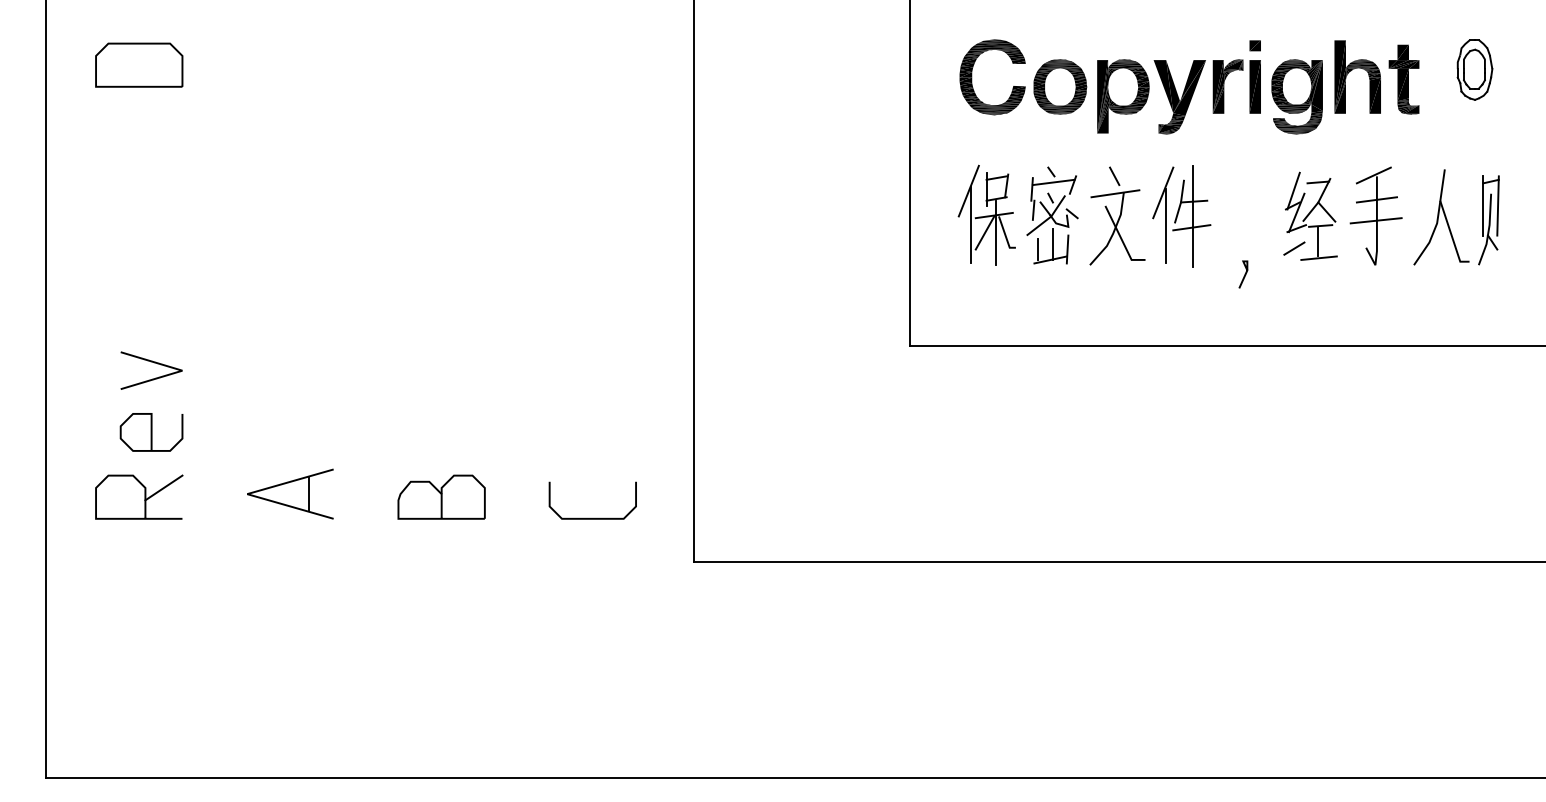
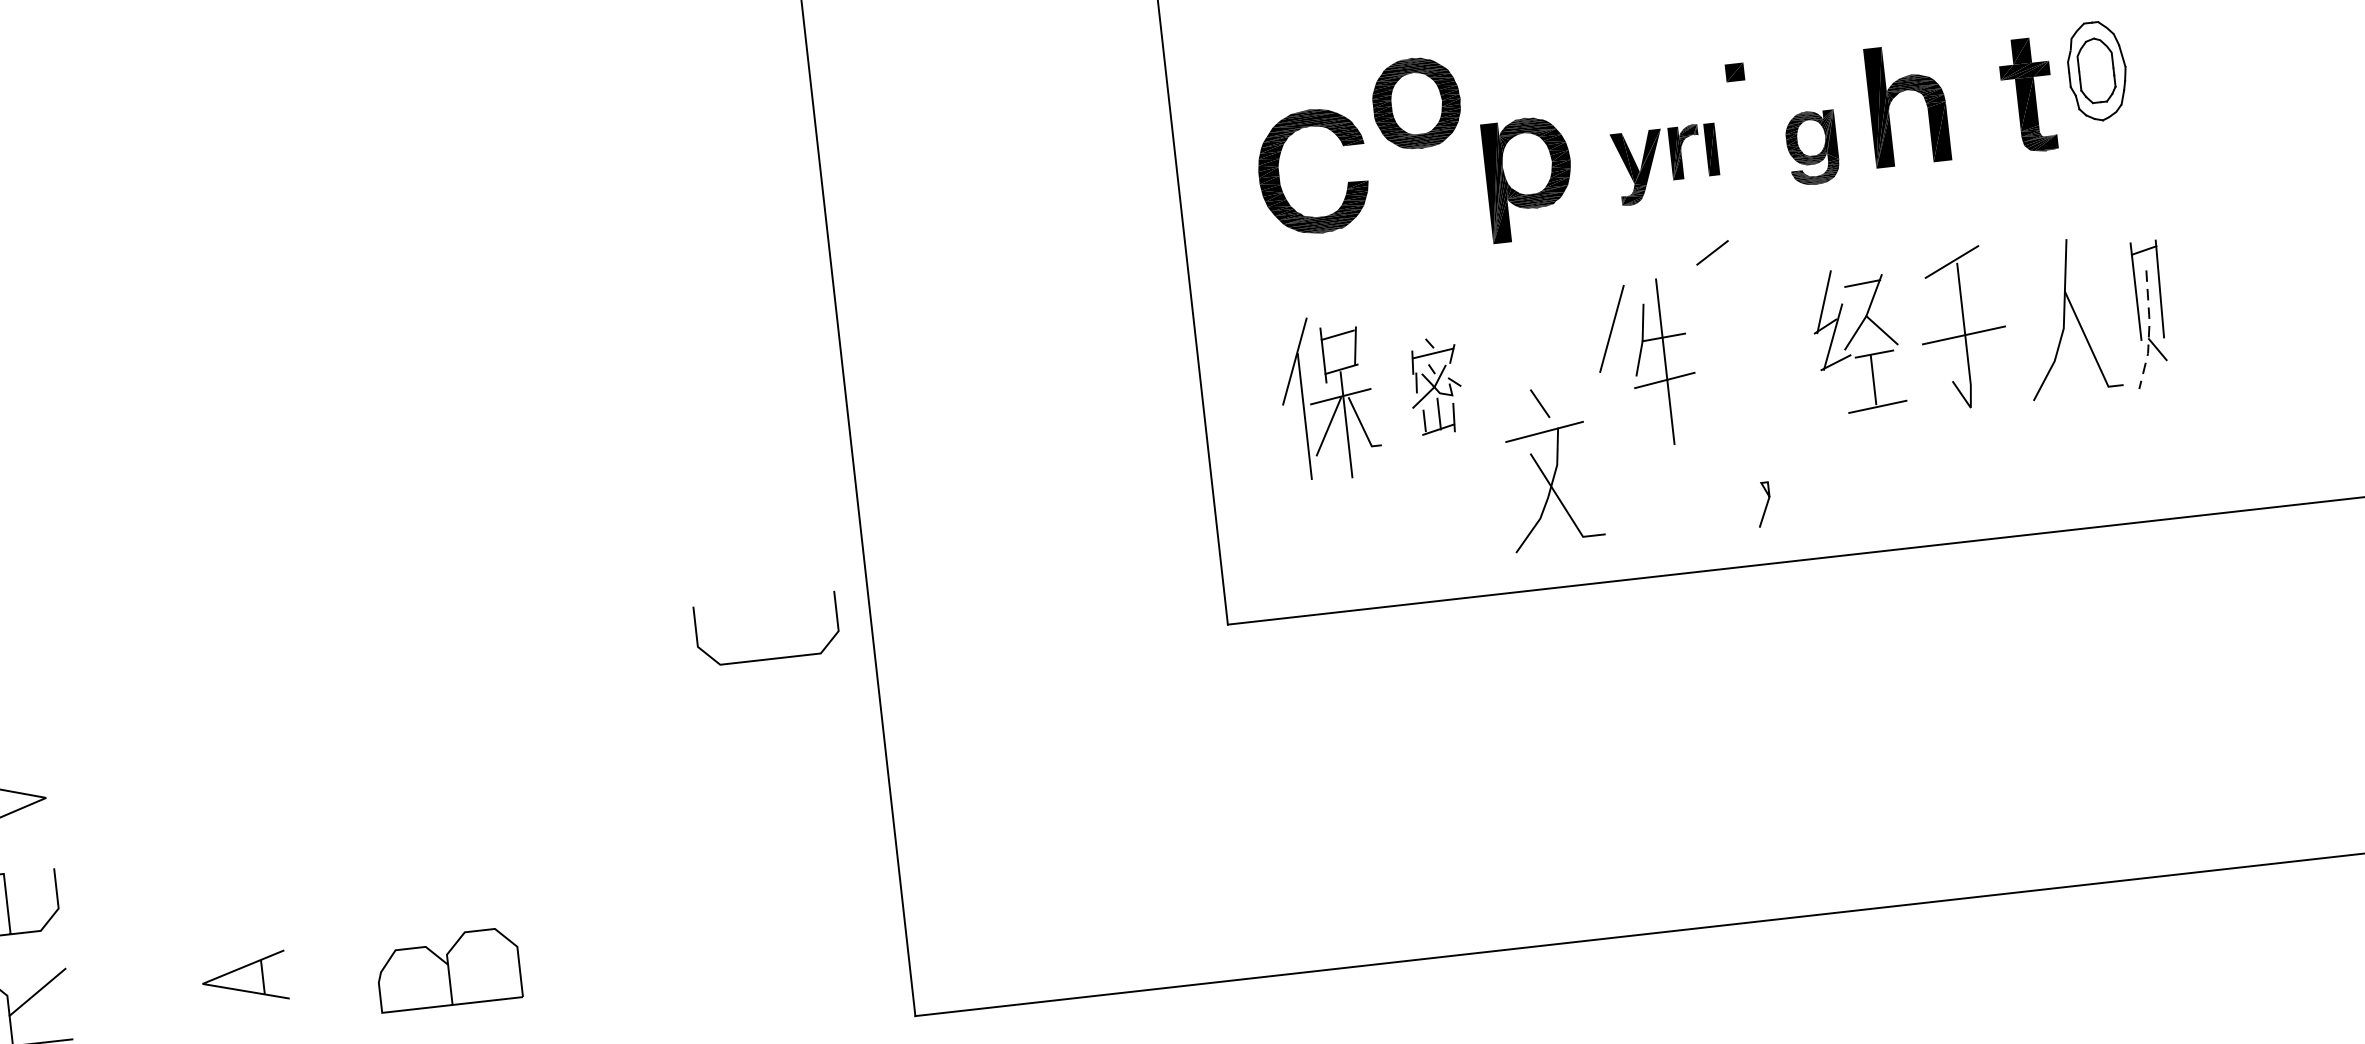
part: (1403, 79) -> (2026, 95), moved
part: (1060, 86) -> (1417, 102), moved
part: (1206, 96) -> (1664, 163), size x0.6
part: (1296, 96) -> (1811, 147), size x0.6
line: (1376, 199) -> (1960, 300), removed
part: (1052, 215) -> (1435, 385), size x0.6
part: (1117, 215) -> (1551, 466), moved
line: (1165, 225) -> (1621, 381), removed
line: (1488, 230) -> (2148, 330), solid -> dashed
line: (1294, 248) -> (1712, 252), moved
line: (1244, 274) -> (1765, 504), moved
part: (290, 493) -> (244, 978), size x0.6
part: (441, 496) -> (448, 968), moved
curve: (592, 517) -> (769, 657), moved

